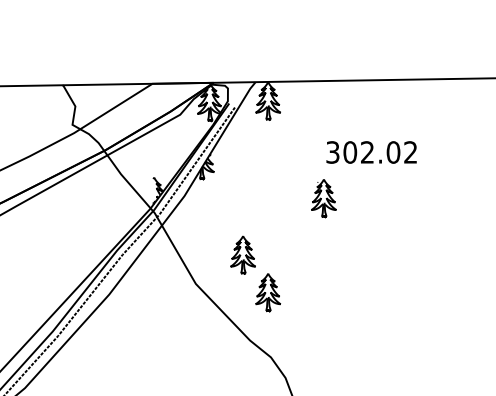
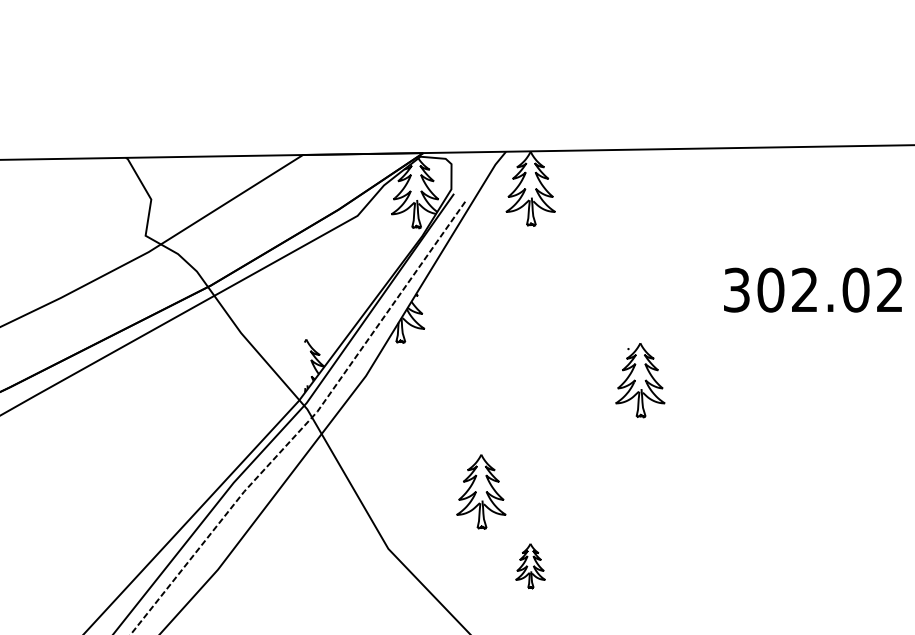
text: (371, 152) -> (812, 290), moved
part: (267, 292) -> (529, 565), size x0.6

